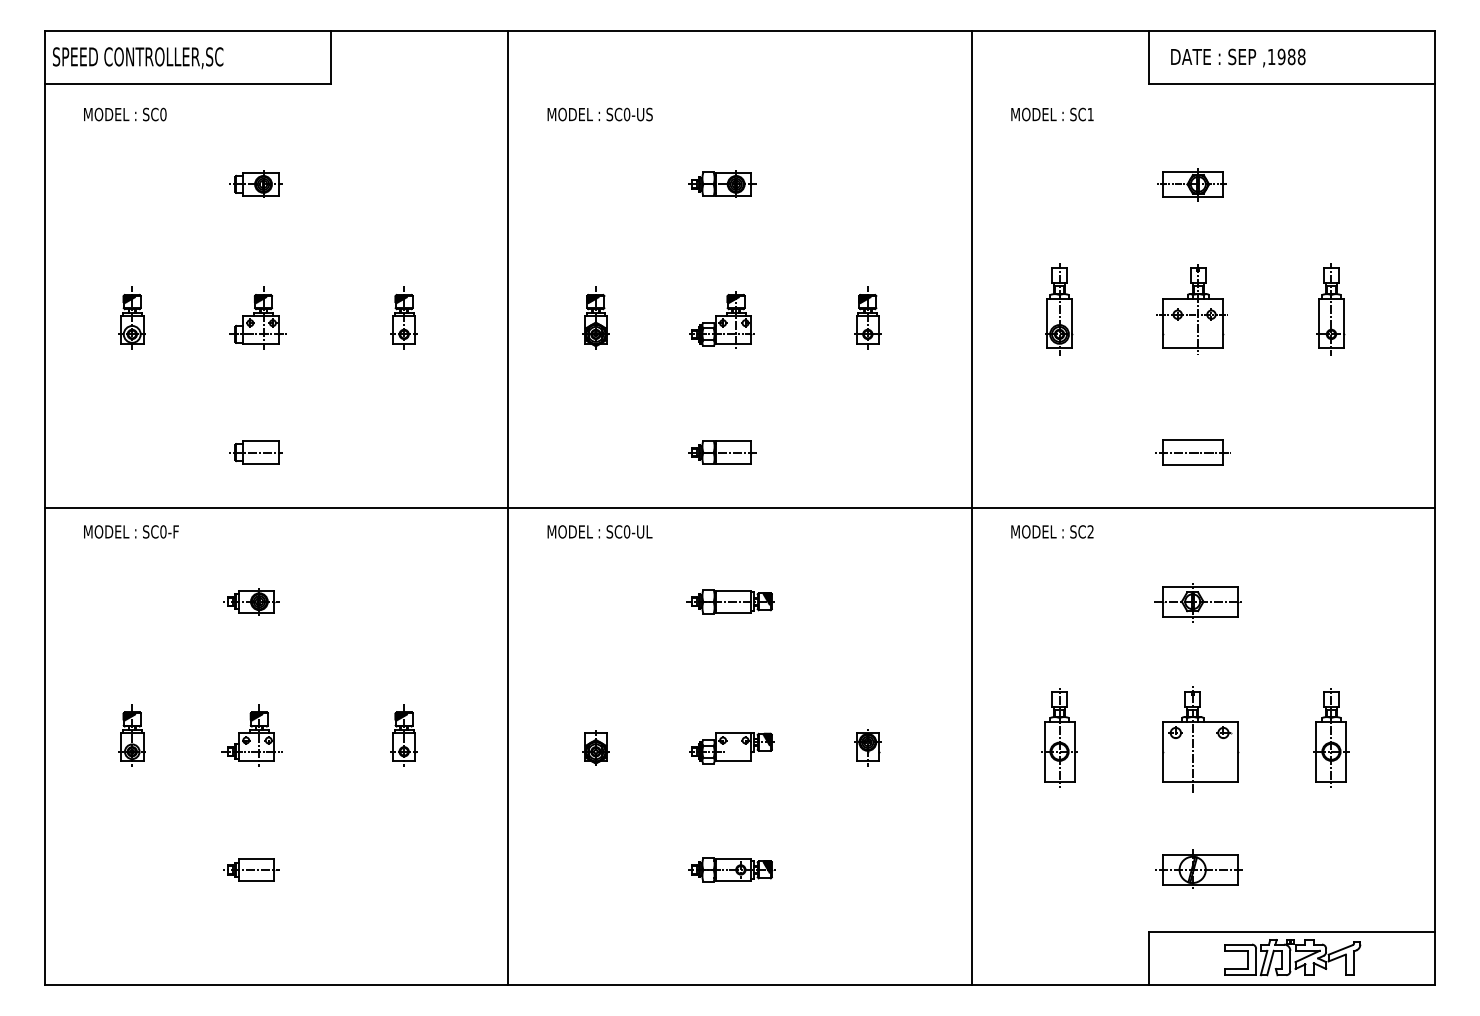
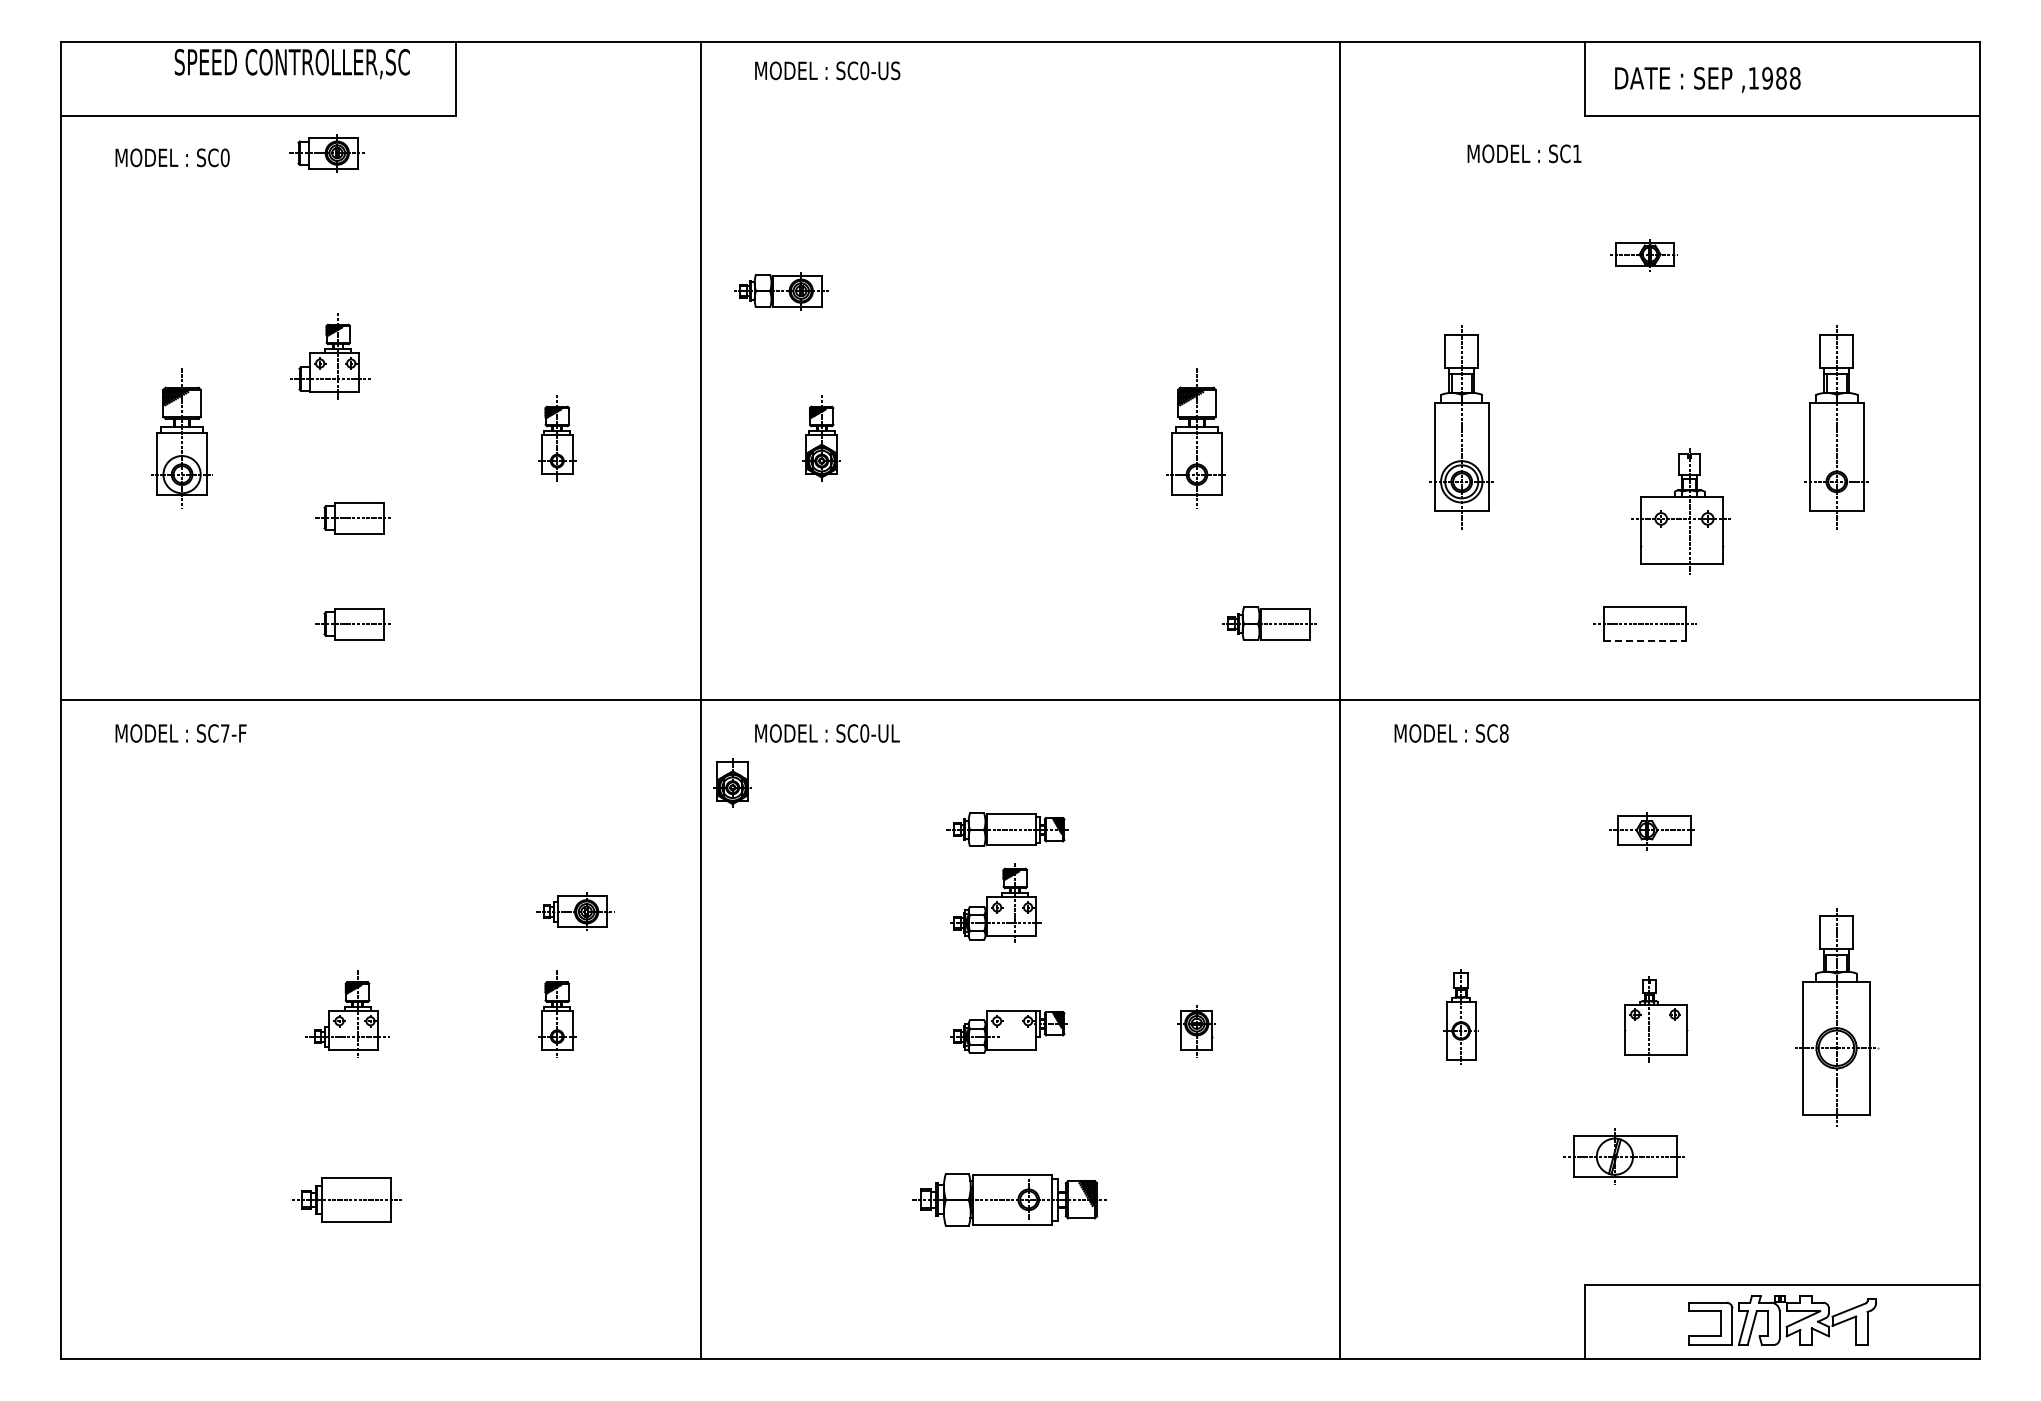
text: (137, 58) -> (291, 64), moved
text: (600, 114) -> (827, 70), moved
text: (1052, 114) -> (1524, 153), moved
part: (255, 184) -> (326, 153), moved
part: (721, 184) -> (781, 291), moved
part: (1191, 185) -> (1643, 255), size x0.7
part: (1059, 309) -> (1460, 426), size x1.6
part: (1191, 309) -> (1680, 511), moved
part: (1330, 309) -> (1835, 426), size x1.6
part: (132, 318) -> (182, 438), size x1.6
part: (257, 318) -> (330, 356), moved
part: (867, 318) -> (1196, 438), size x1.6
part: (721, 319) -> (995, 902), moved
part: (255, 376) -> (352, 518), added
part: (721, 452) -> (1269, 623), moved
line: (1193, 464) -> (1645, 640), solid -> dashed
text: (162, 531) -> (224, 733), SC0-F -> SC7-F
text: (1090, 531) -> (1503, 733), SC2 -> SC8
part: (251, 601) -> (575, 911), moved
part: (1197, 602) -> (1651, 831), size x0.7
part: (132, 734) -> (182, 1013), removed
part: (1059, 737) -> (1460, 1017), size x0.7
part: (1330, 737) -> (1835, 1017), size x1.6
part: (1200, 739) -> (1655, 1019), size x0.6
part: (595, 747) -> (732, 782), moved
part: (251, 869) -> (346, 1199), size x1.4
part: (732, 869) -> (1009, 1199), size x1.6
part: (1198, 869) -> (1623, 1156), moved

